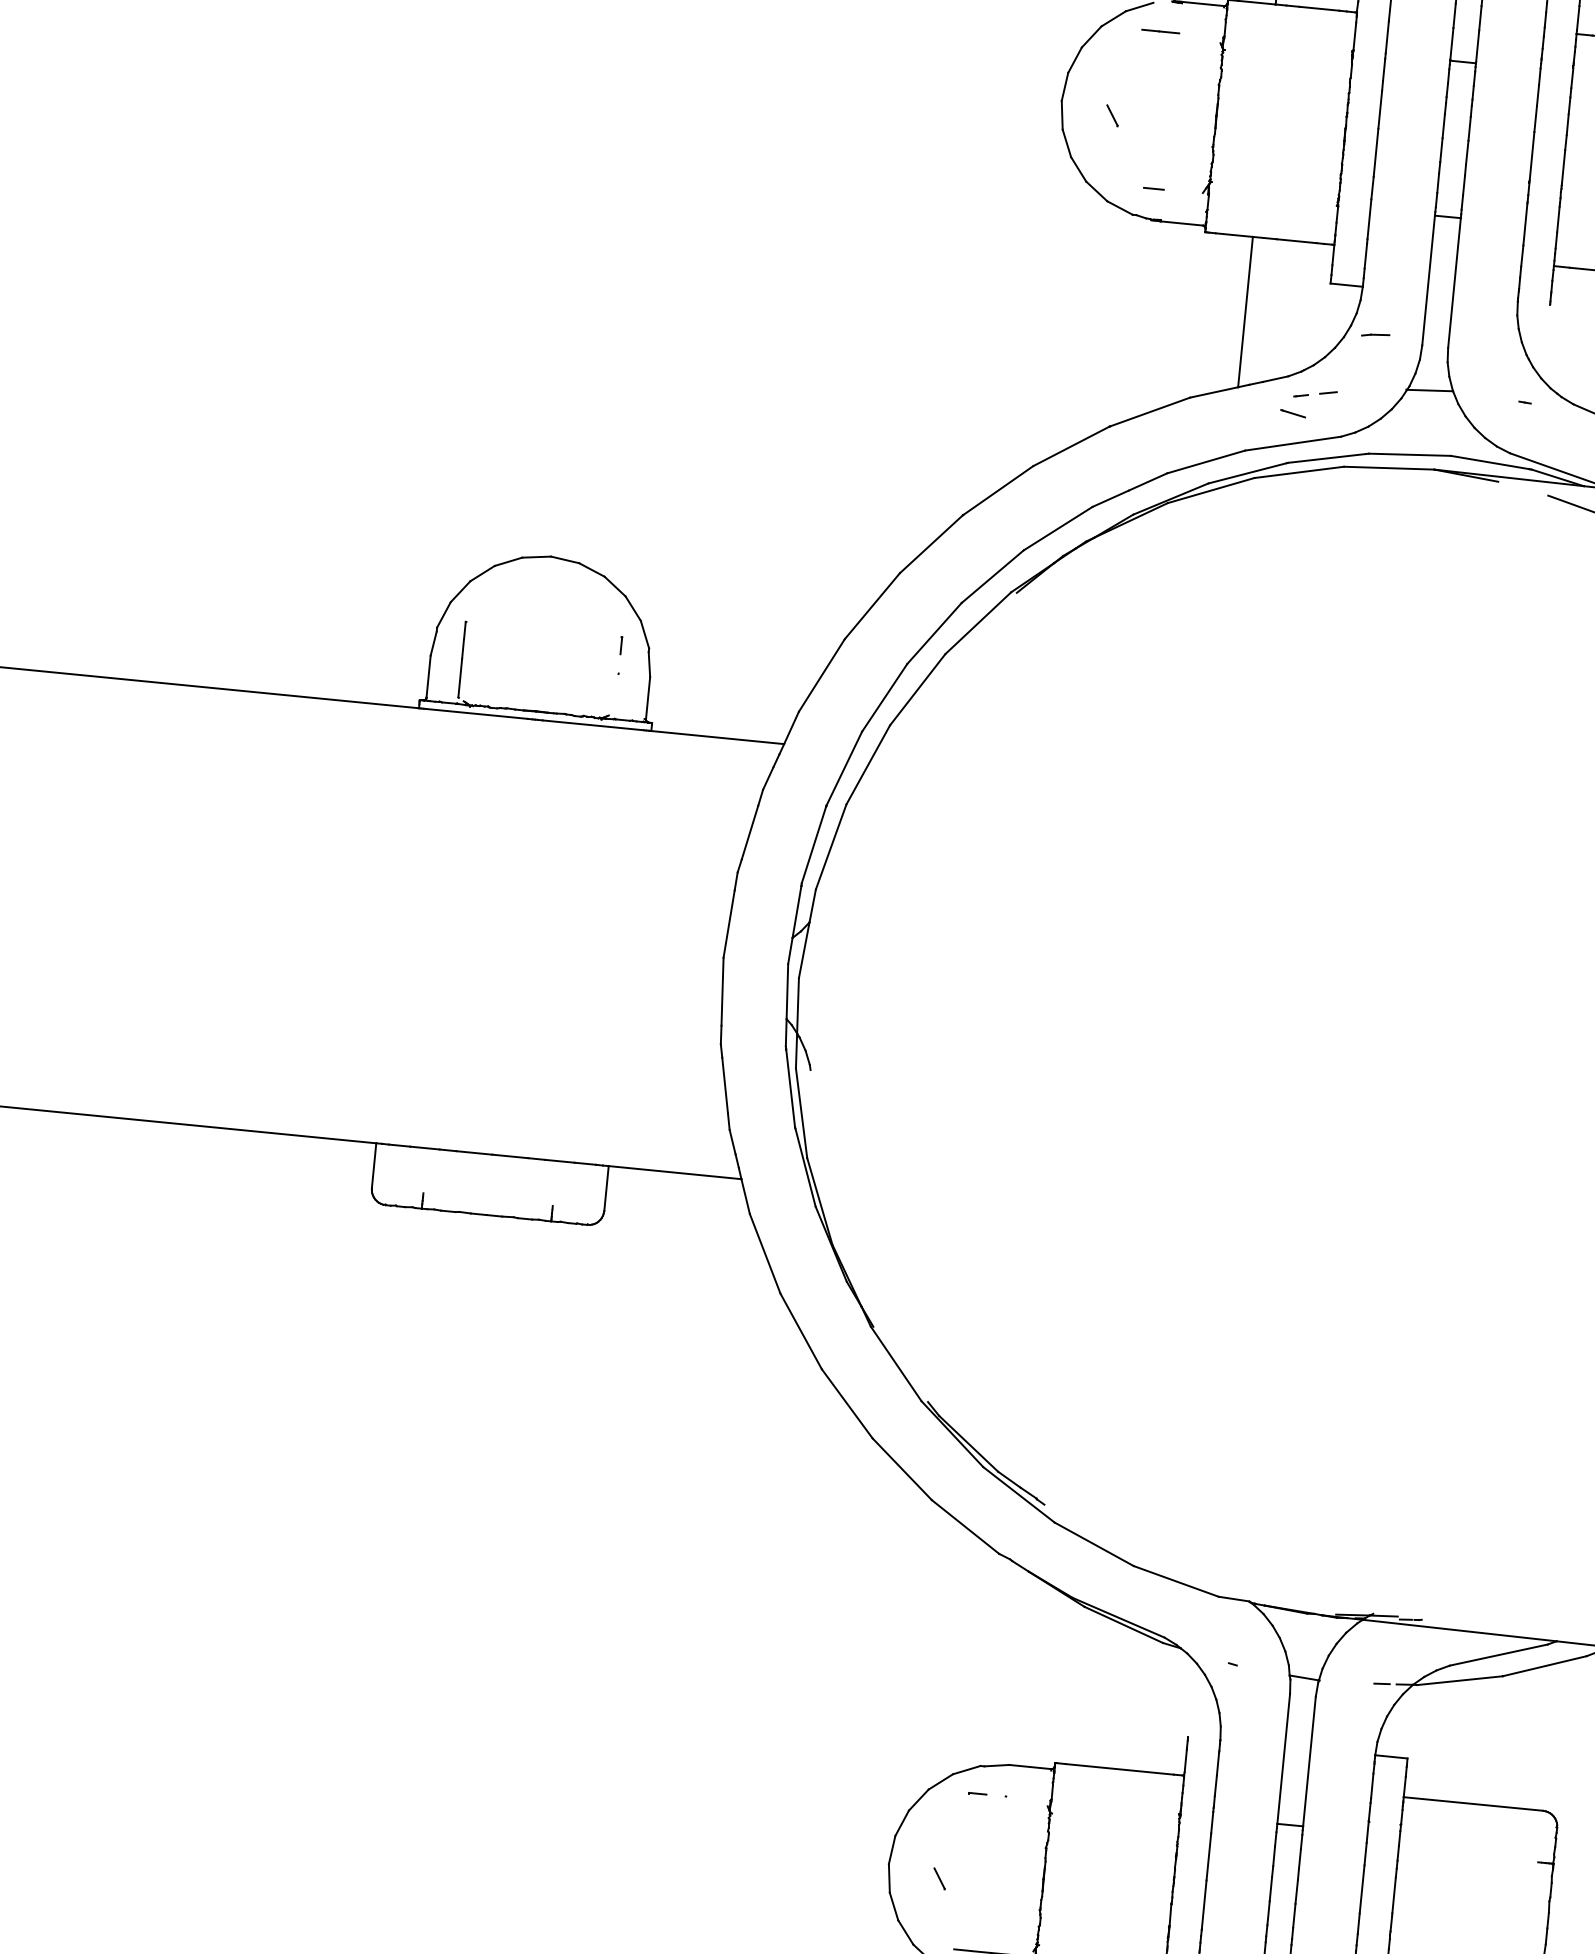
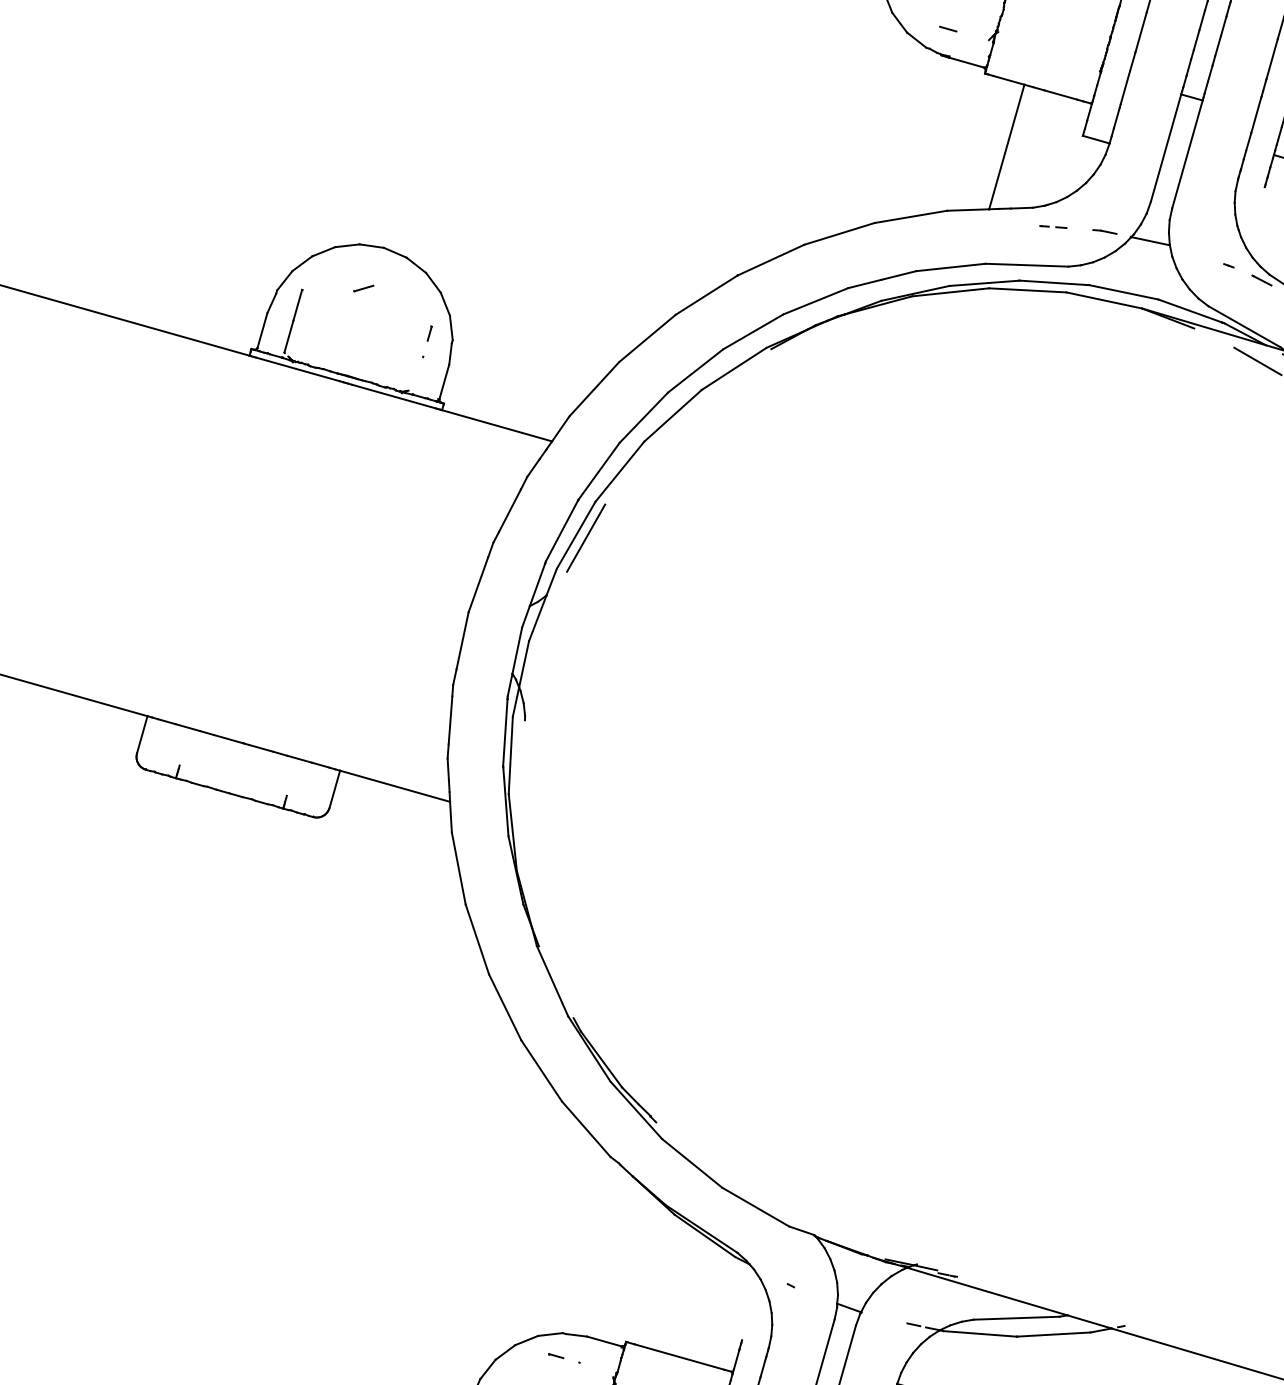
line: (1375, 334) -> (1104, 231), moved
part: (1315, 394) -> (1053, 227), size x0.71
line: (1292, 413) -> (1261, 280), moved
line: (535, 607) -> (363, 288), added
line: (843, 847) -> (586, 537), added

